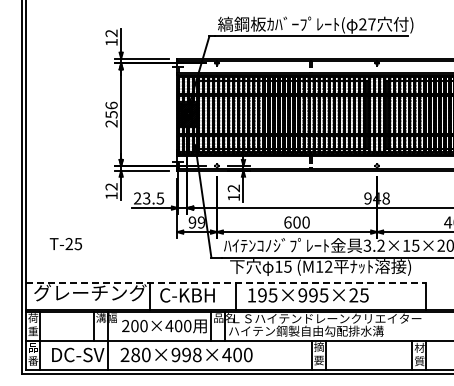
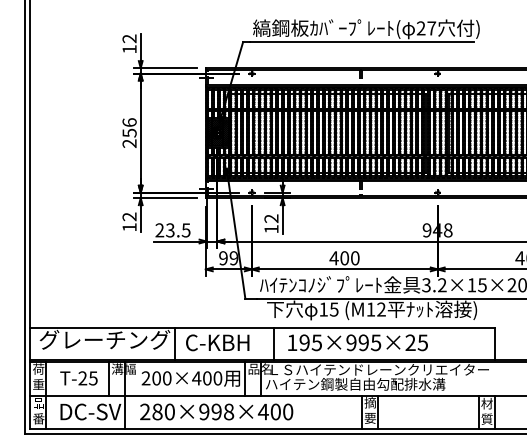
text: (287, 222) -> (333, 258), 600 -> 400
text: (65, 244) -> (78, 378), moved
line: (226, 282) -> (262, 327), dashed -> solid

